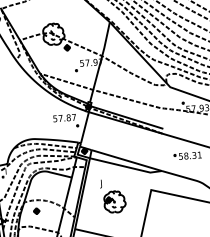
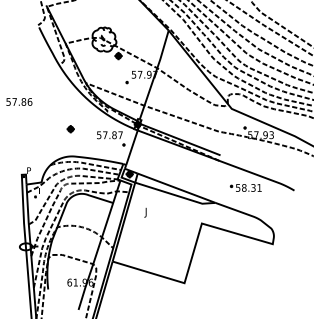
part: (114, 202) -> (159, 234), removed
part: (36, 211) -> (70, 129), moved

